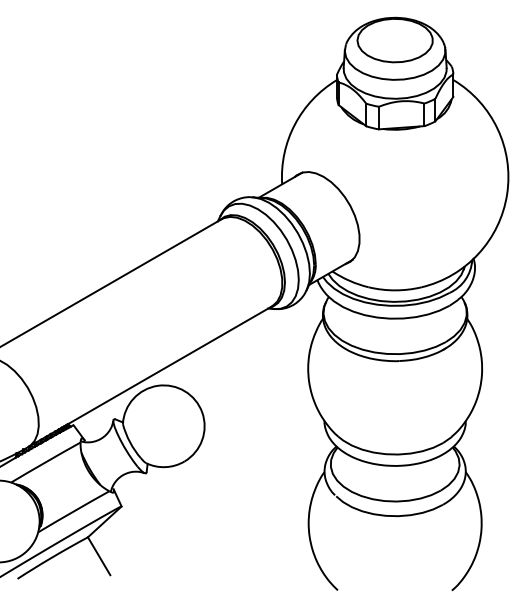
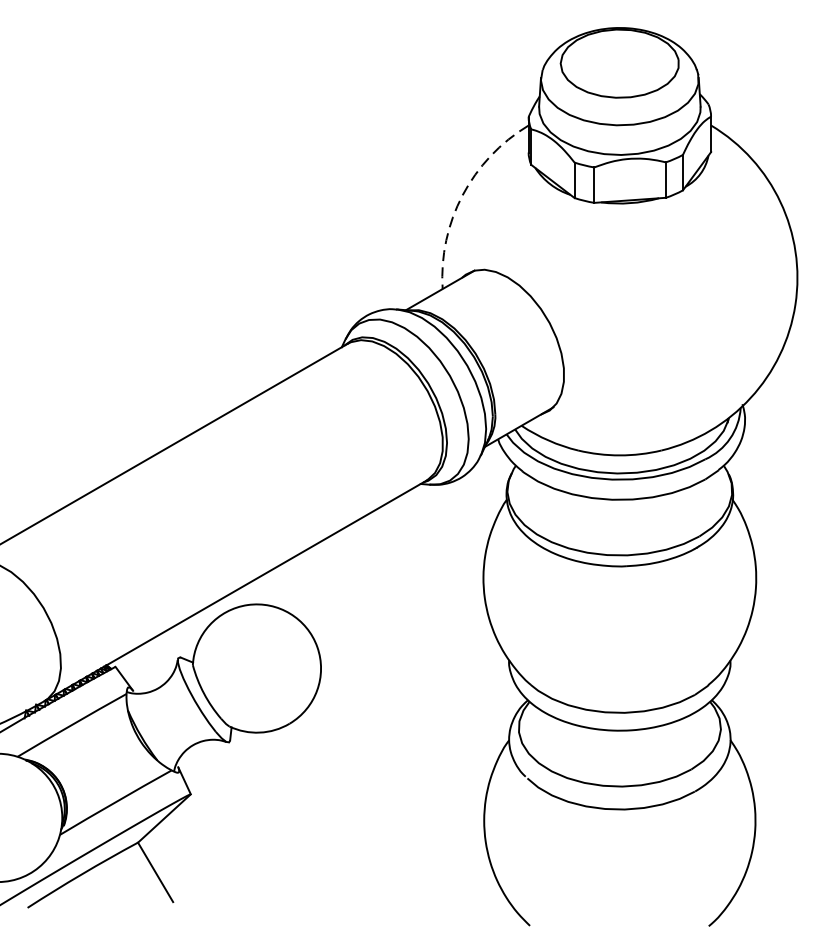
arc: (294, 124) -> (461, 195), solid -> dashed

